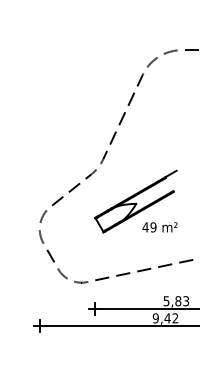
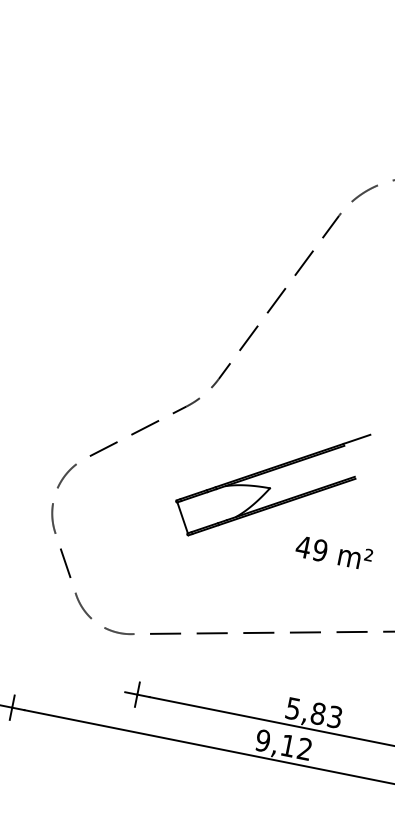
text: (159, 227) -> (333, 553), moved
text: (167, 318) -> (287, 746), 9,42 -> 9,12

